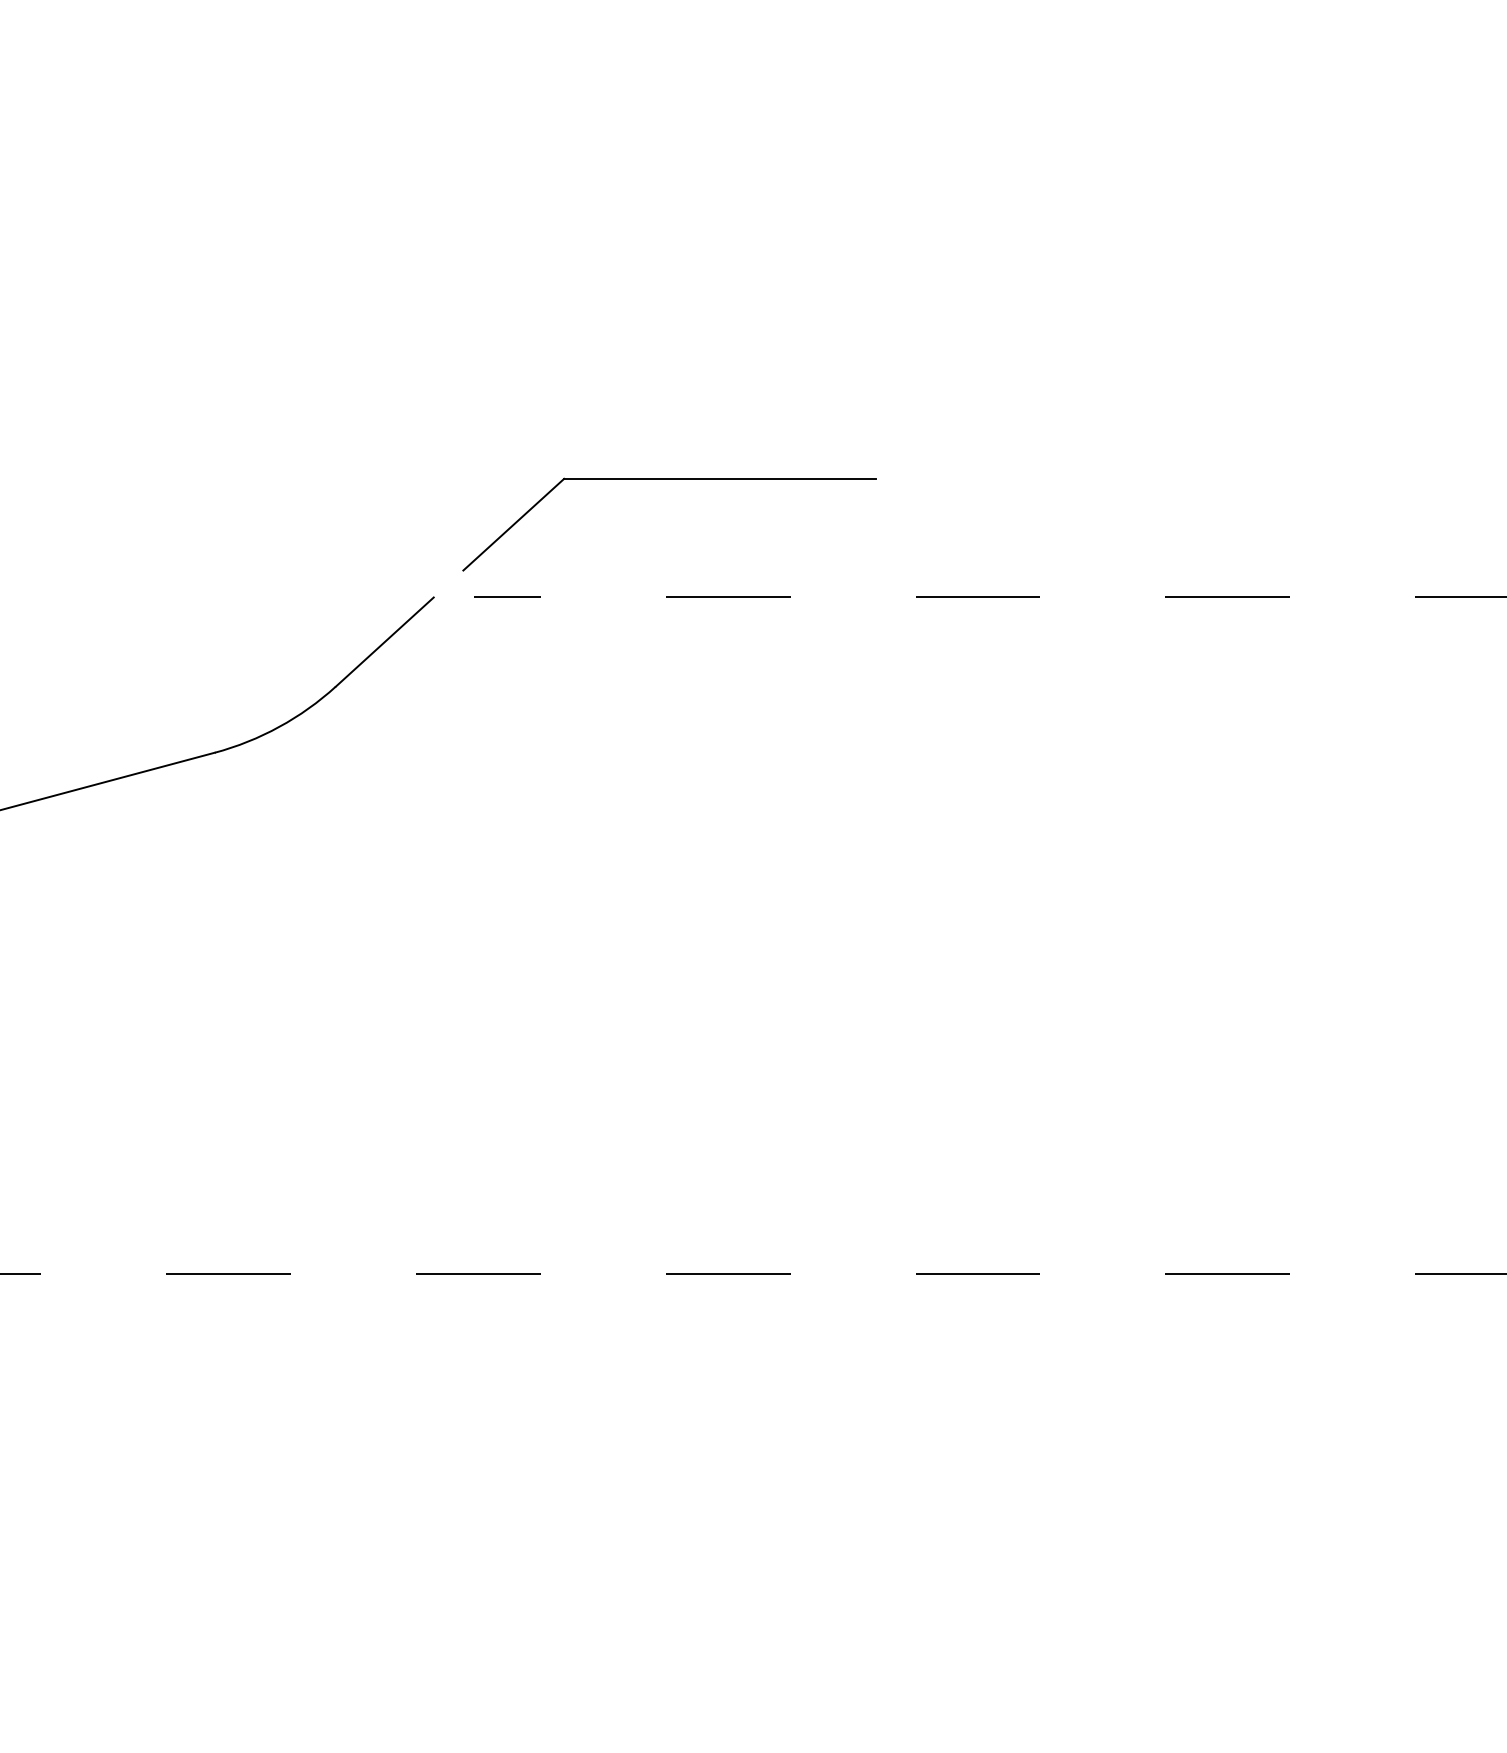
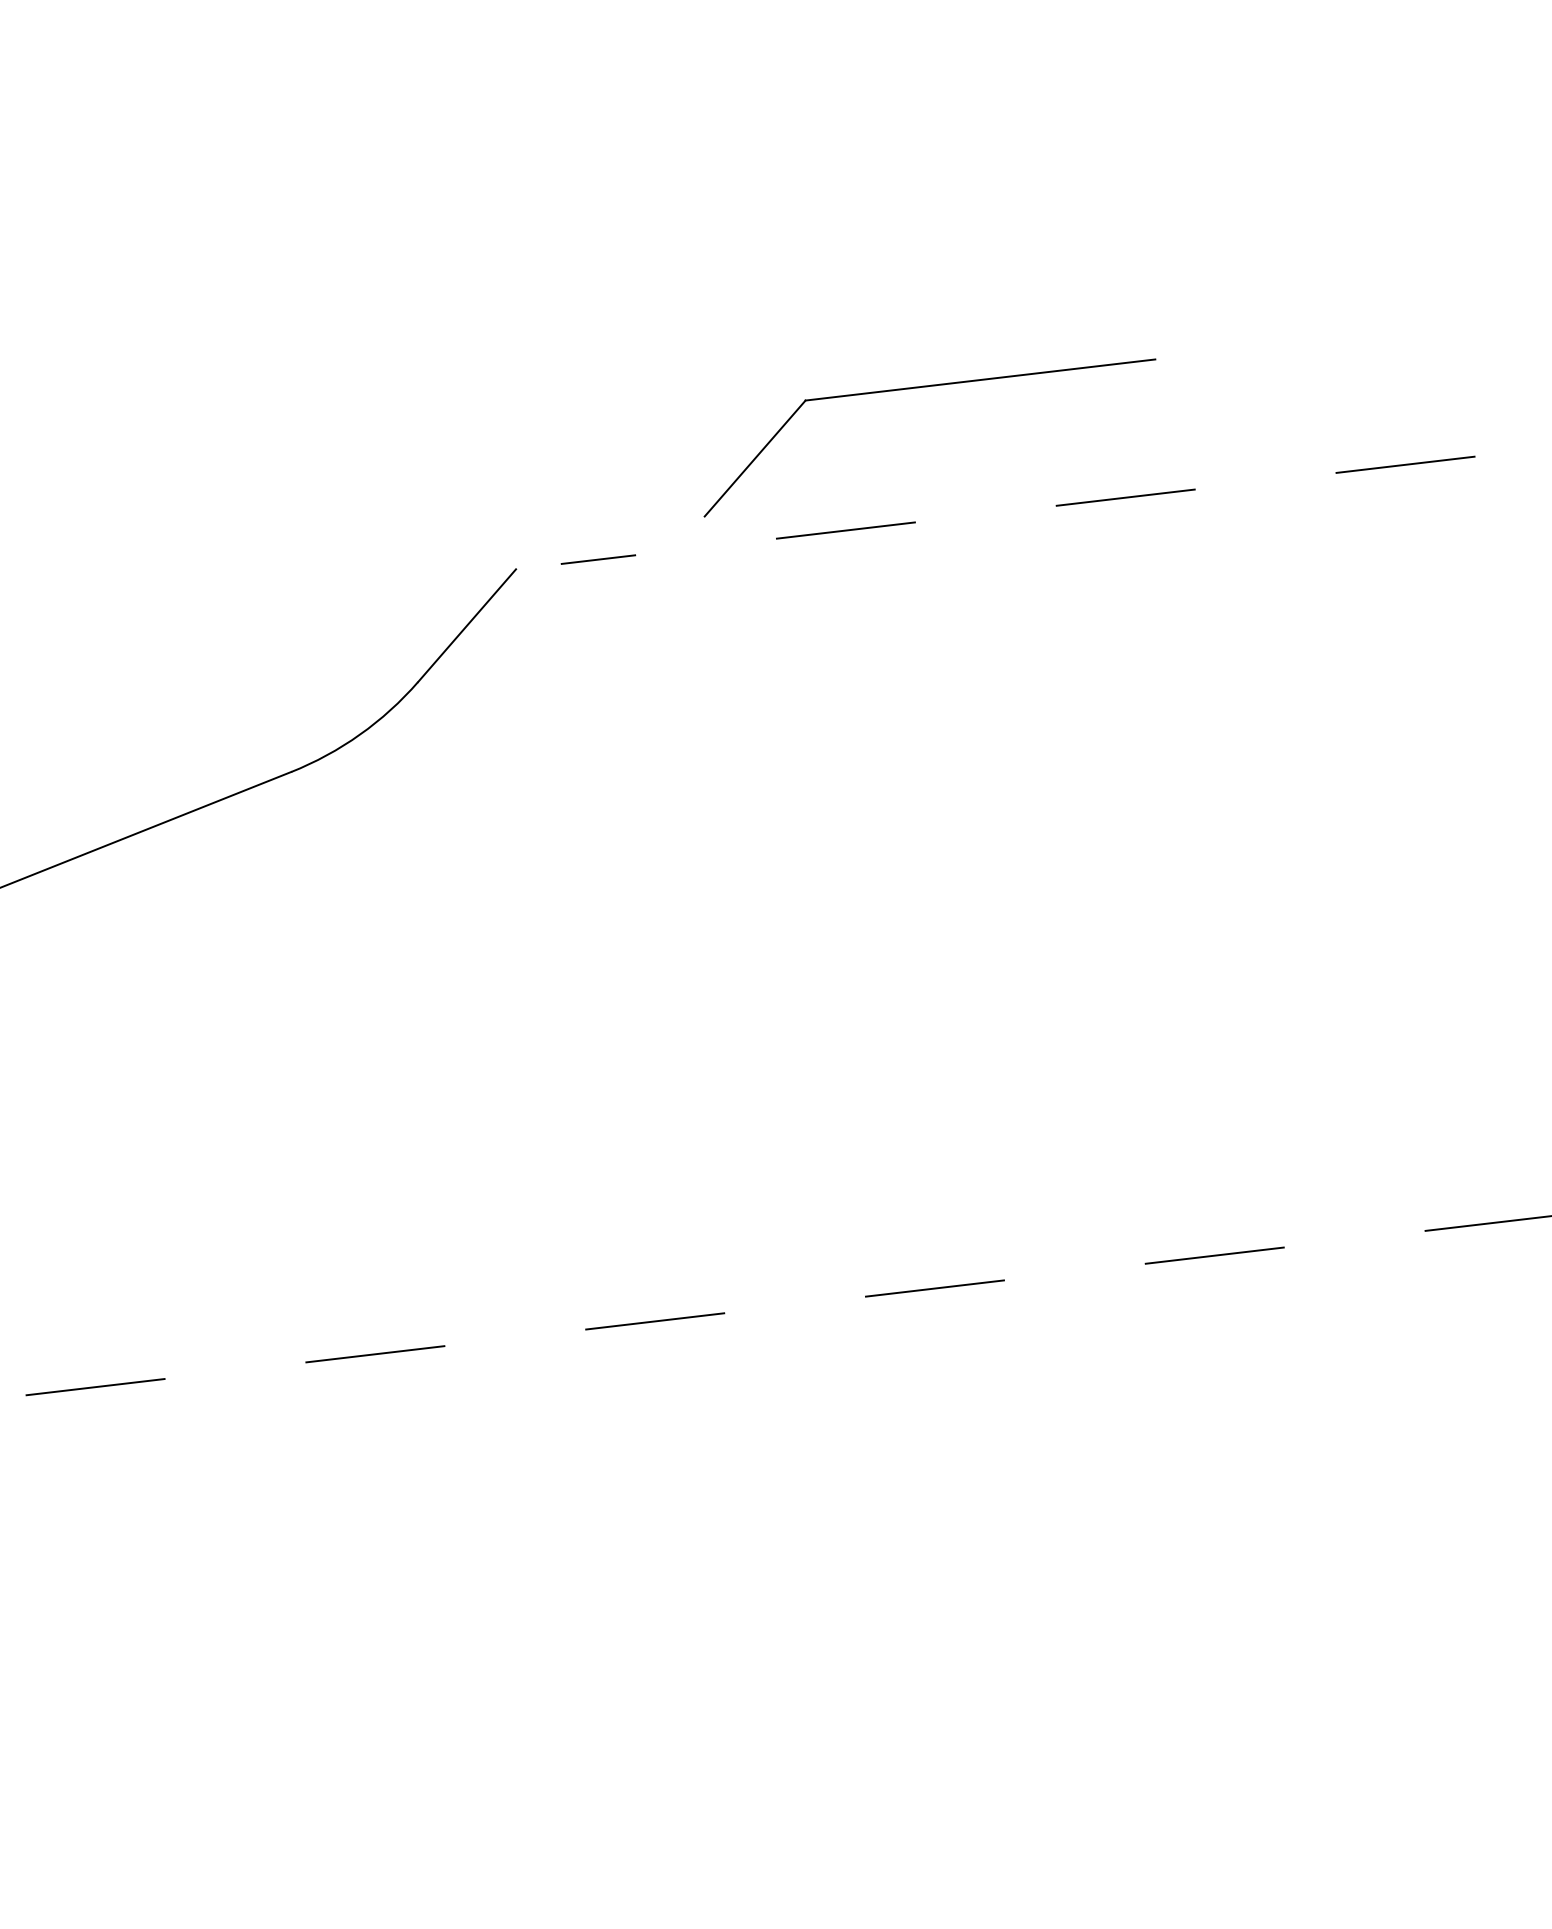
part: (669, 479) -> (923, 387), moved

